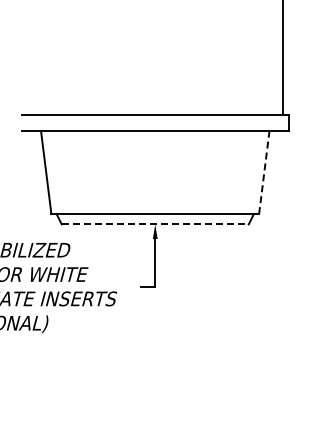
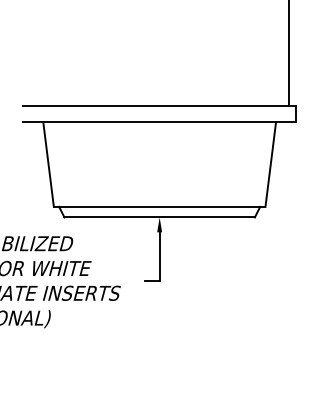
line: (264, 172) -> (270, 164), dashed -> solid
line: (155, 224) -> (159, 217), dashed -> solid

